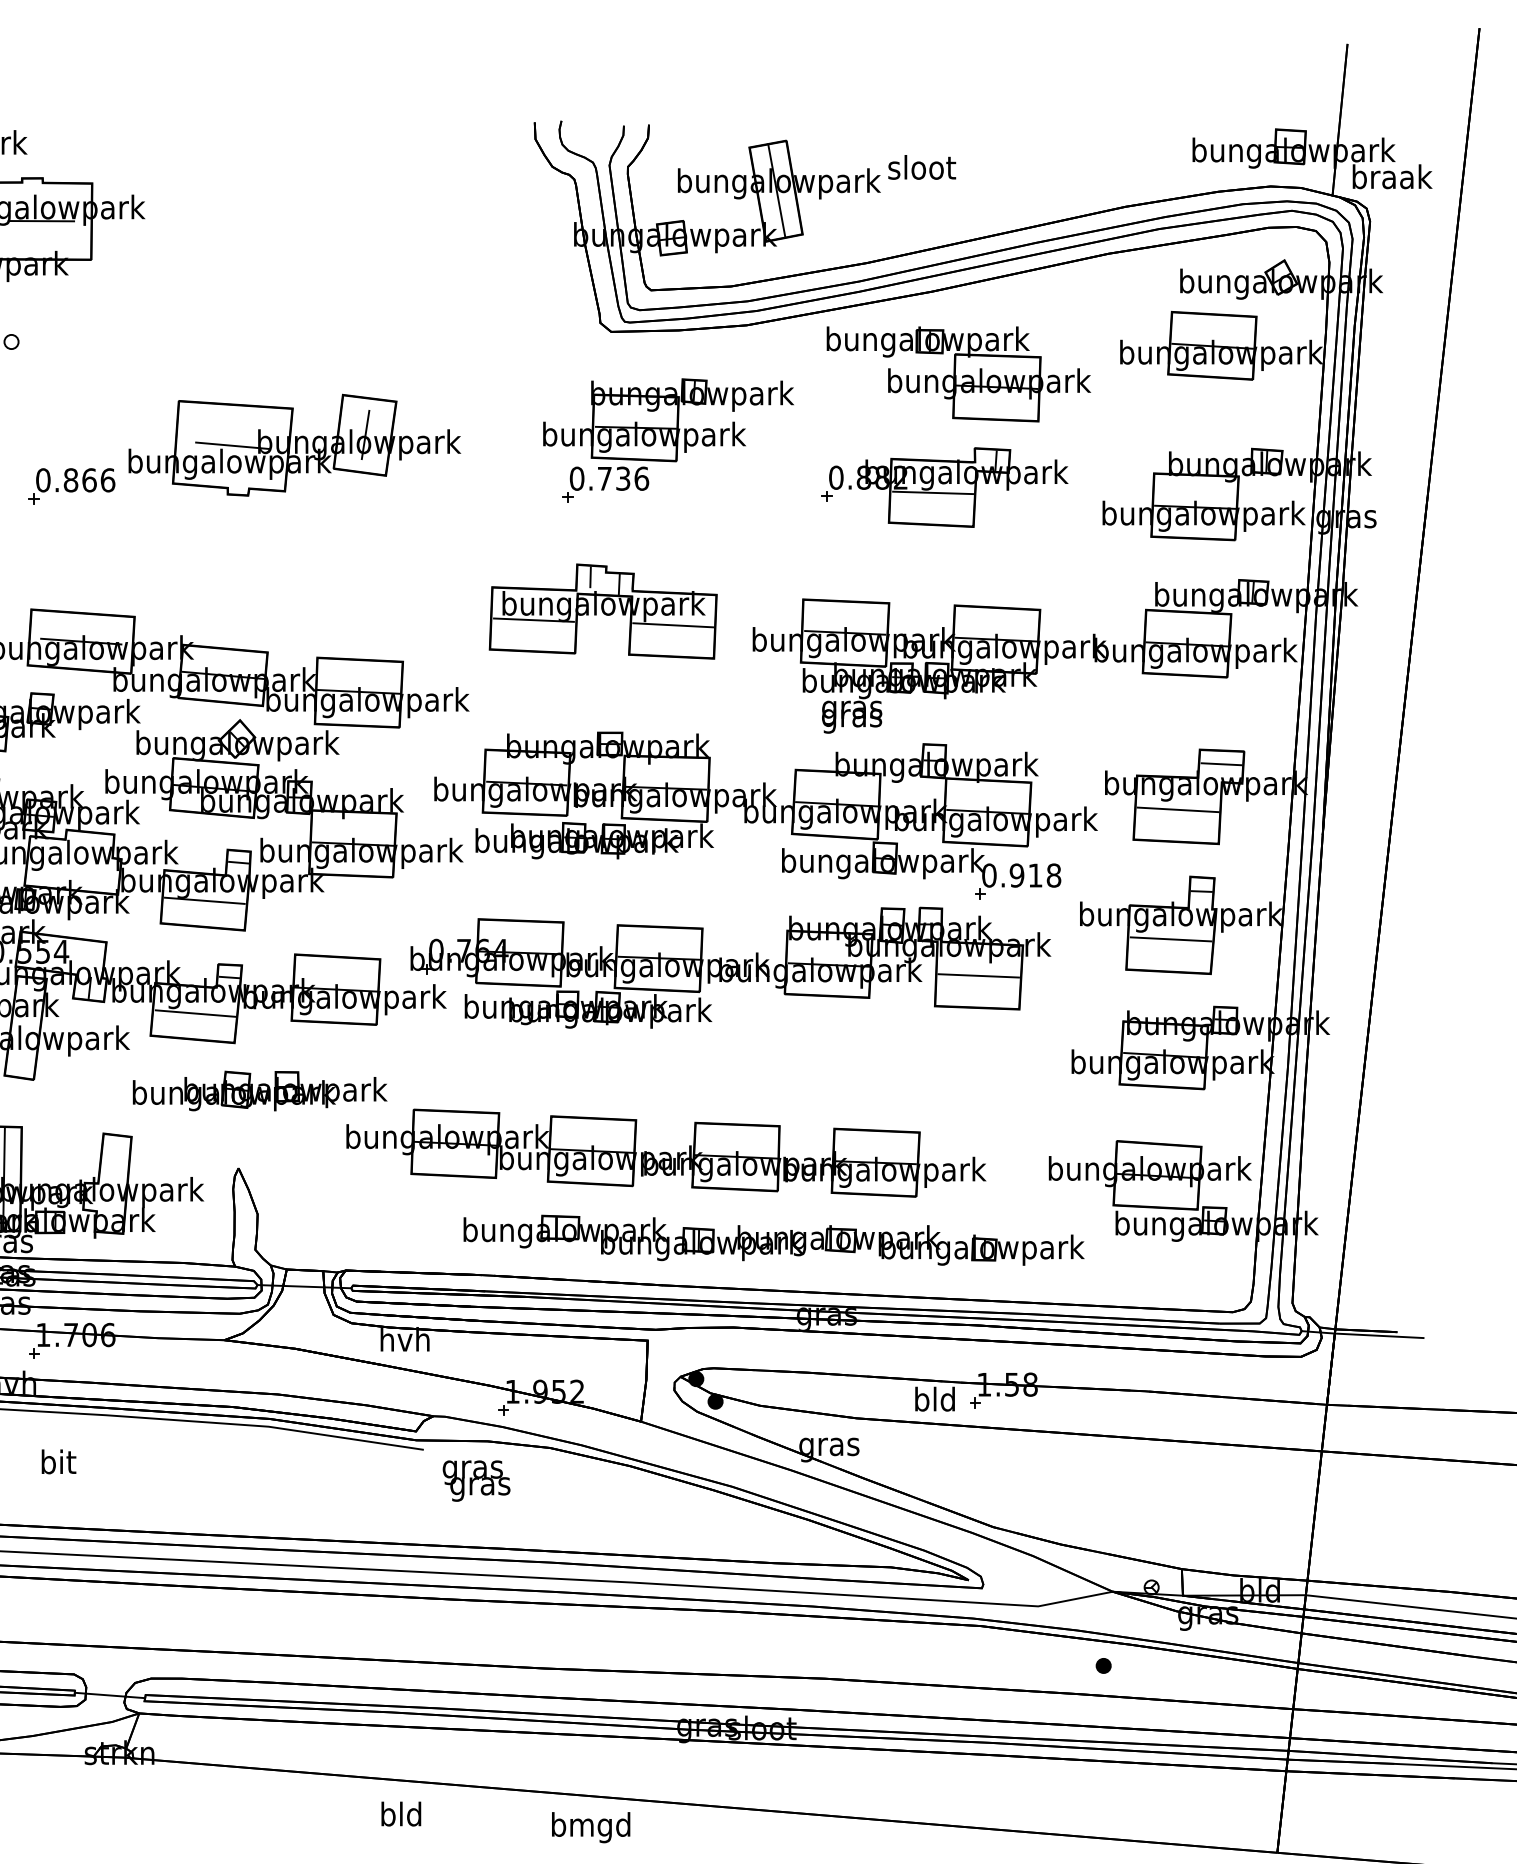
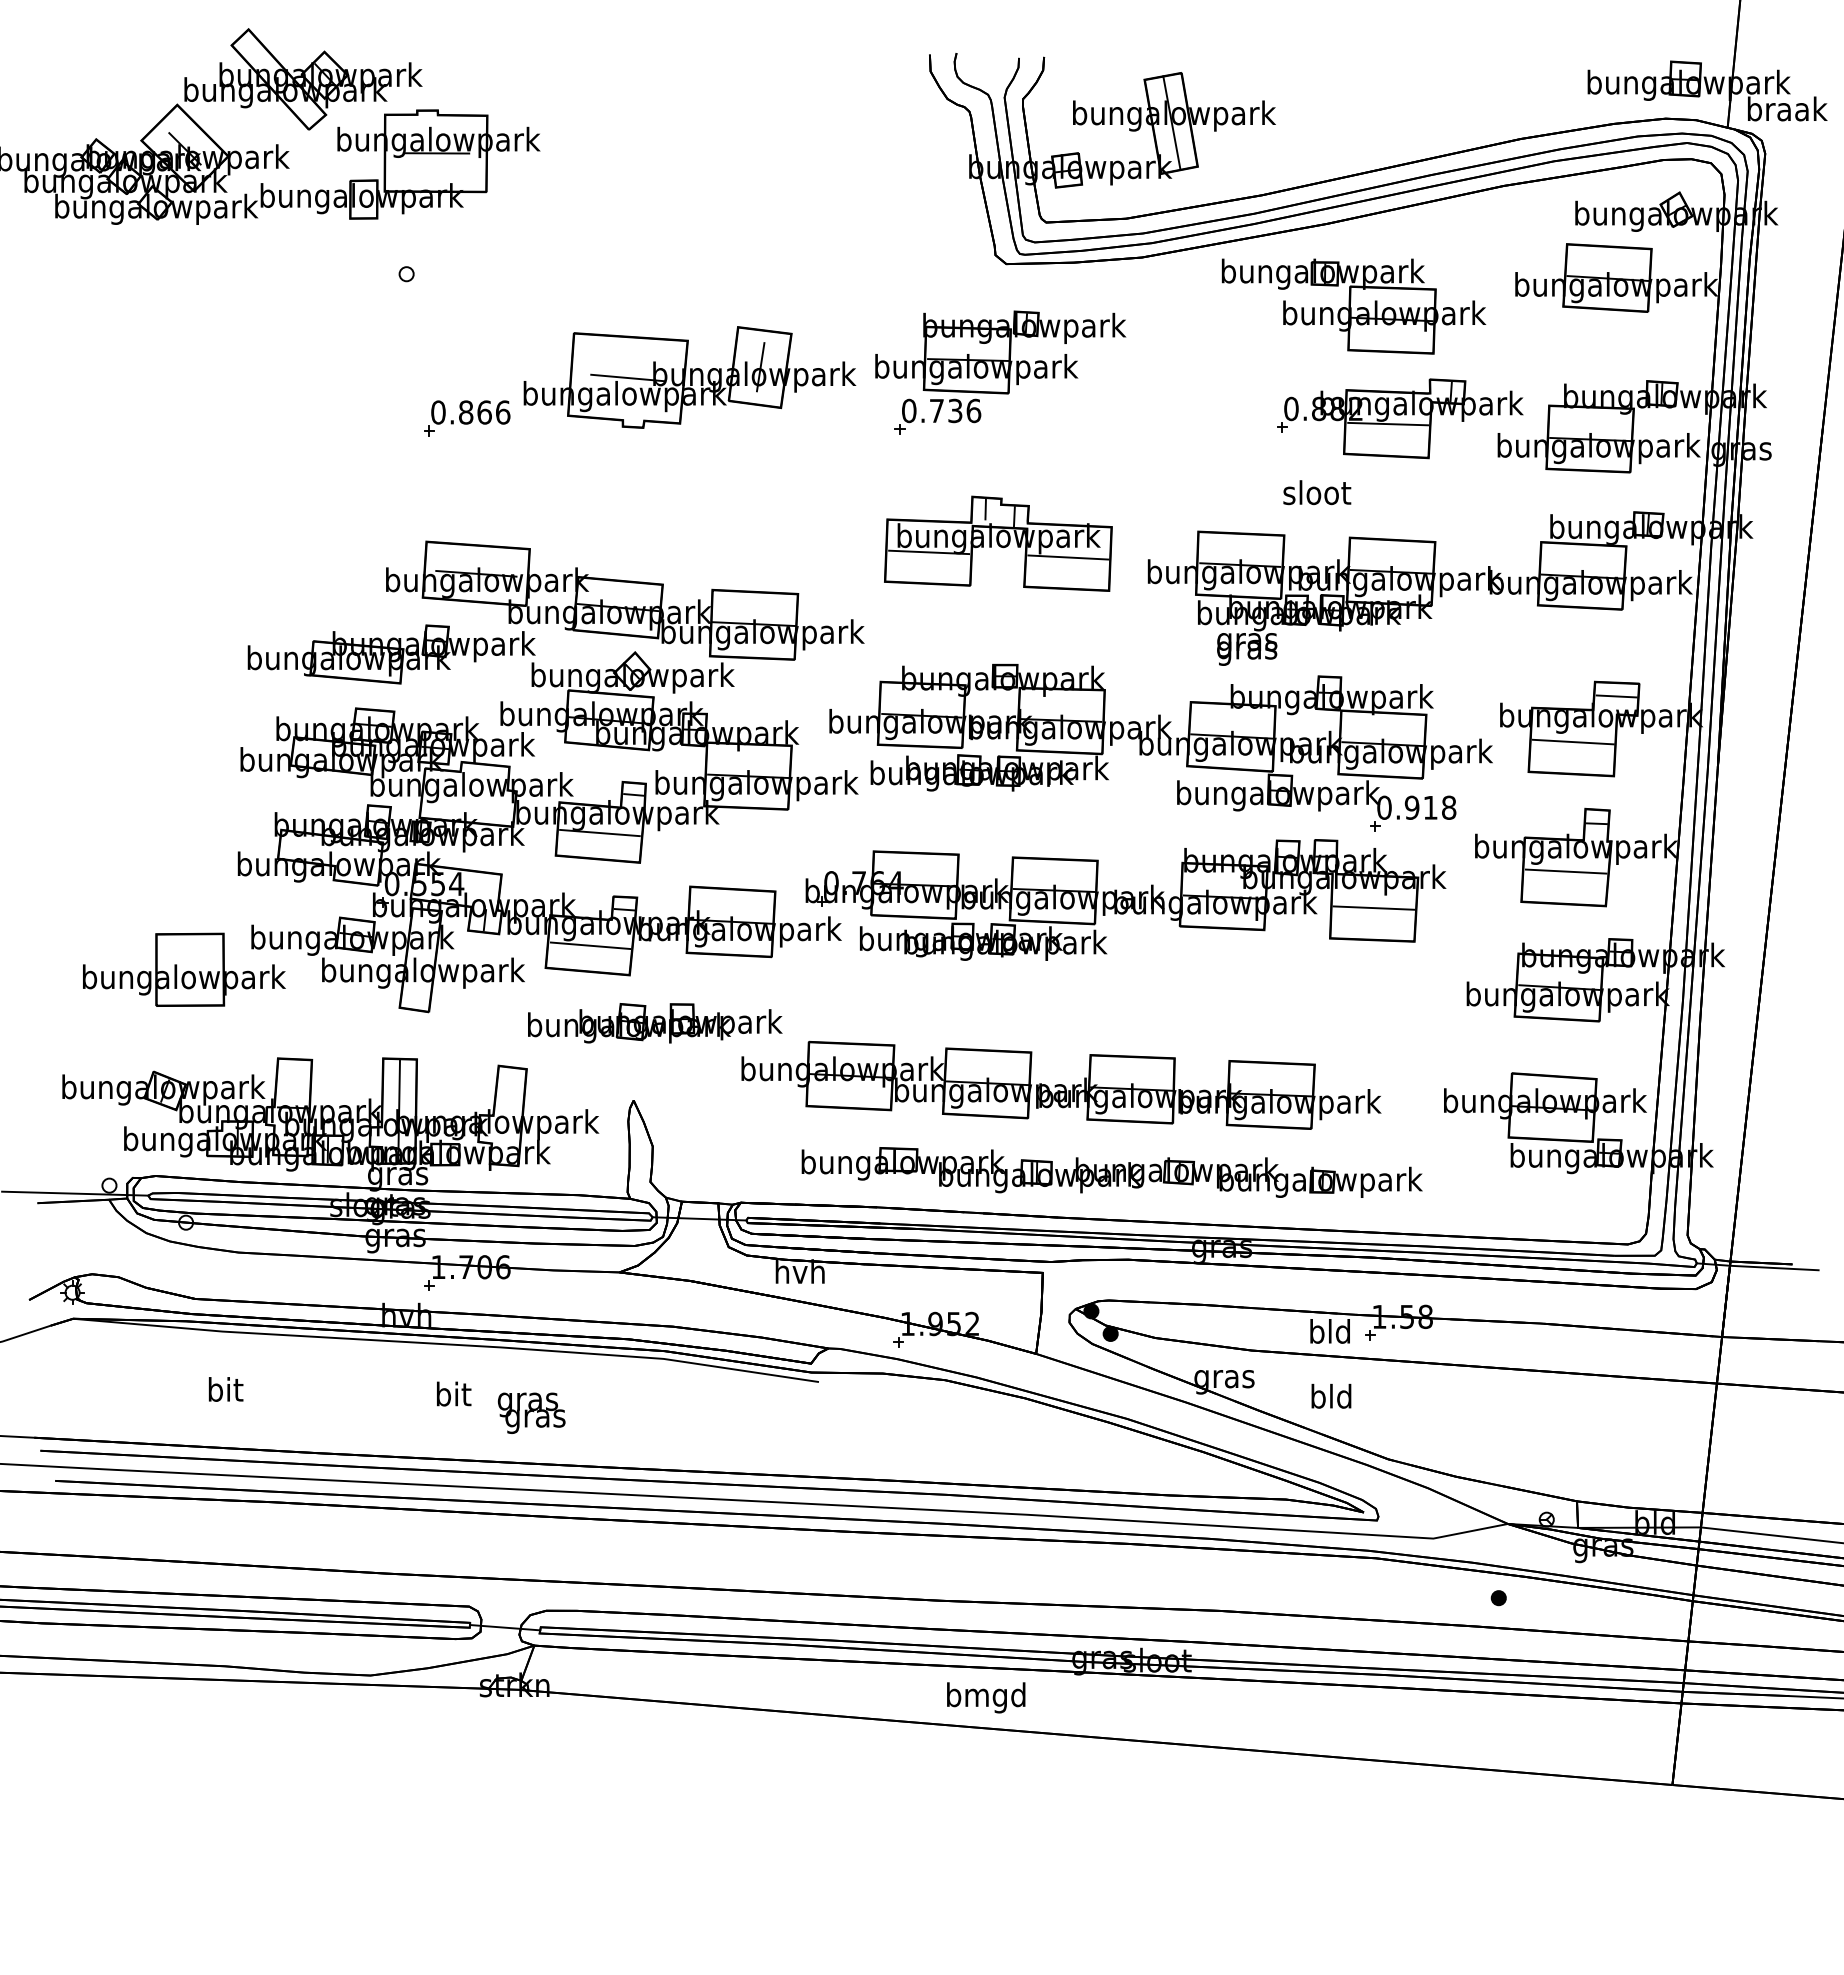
text: (922, 167) -> (1317, 492), moved
part: (668, 440) -> (1000, 372), moved
part: (945, 487) -> (1400, 418), moved
part: (773, 1240) -> (1111, 1172), moved
text: (476, 1480) -> (531, 1412), moved
text: (401, 1813) -> (1331, 1395), moved
text: (591, 1827) -> (986, 1697), moved

